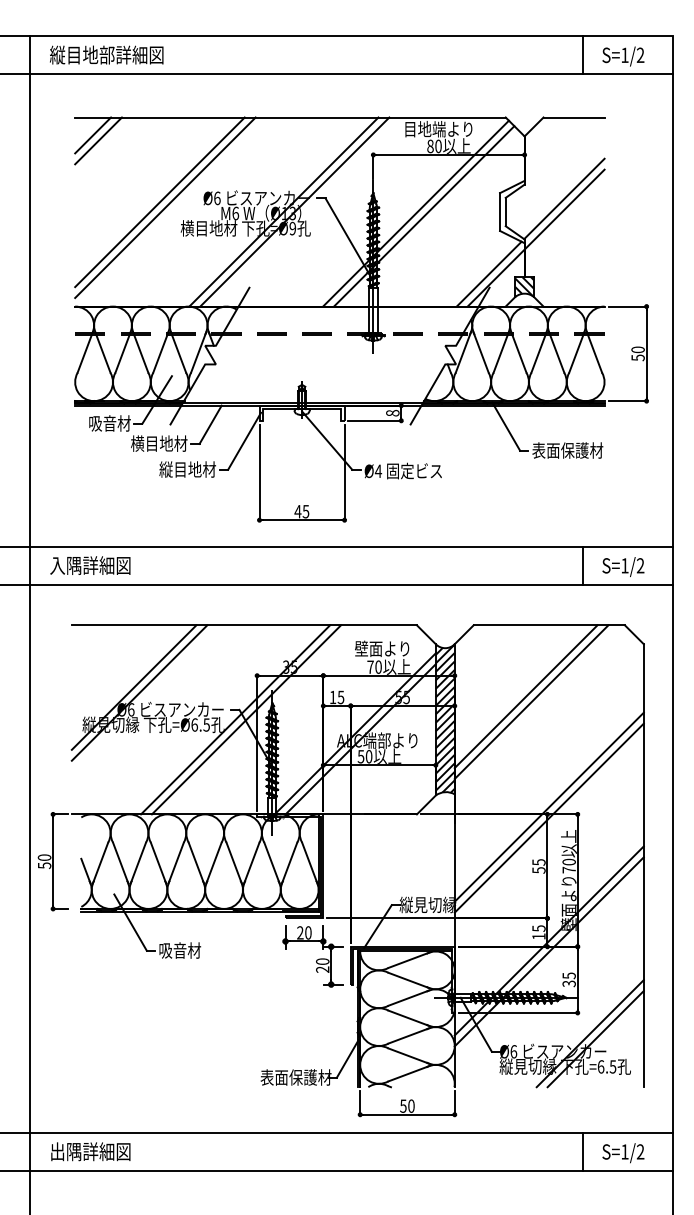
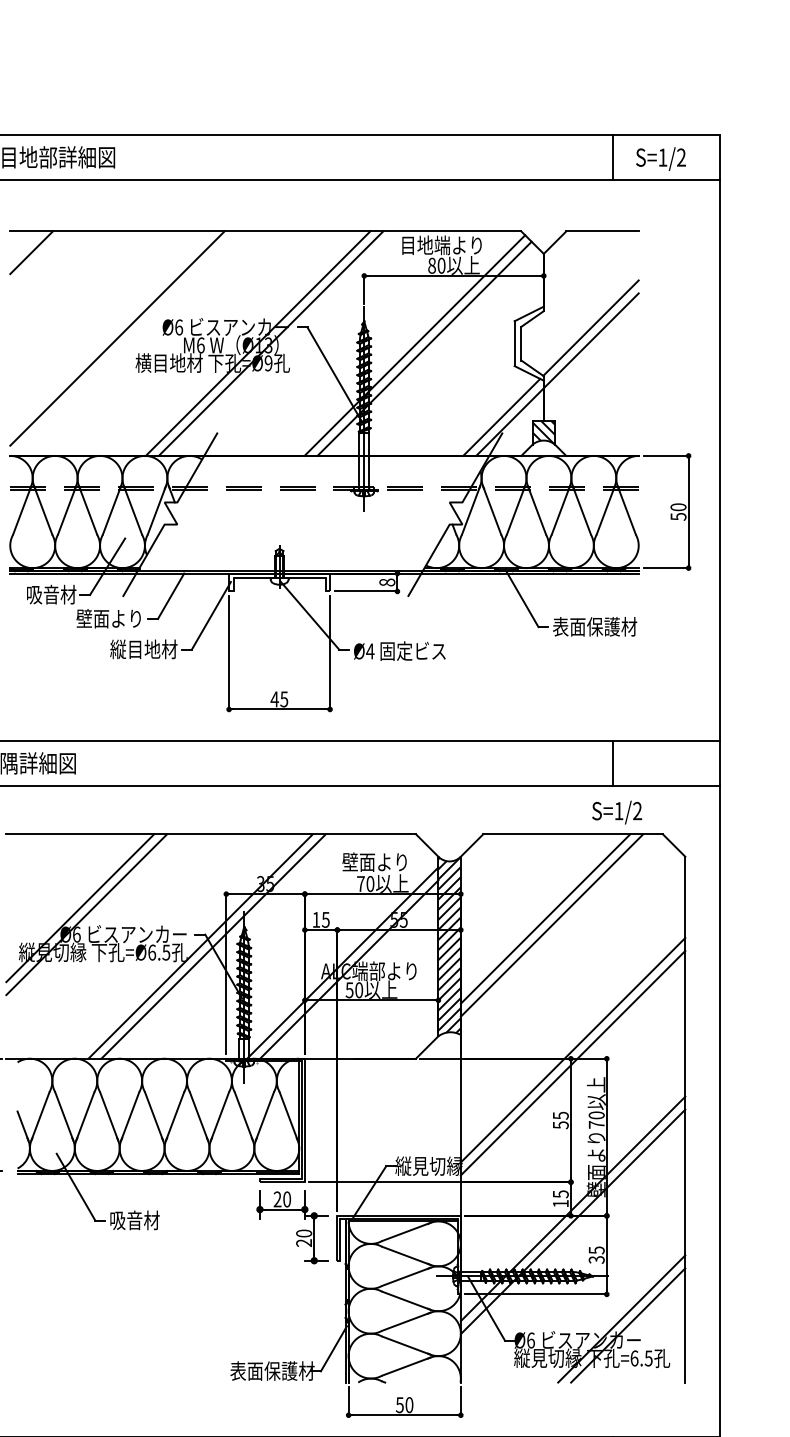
line: (98, 140) -> (37, 258), removed
line: (159, 202) -> (110, 332), removed
text: (159, 443) -> (110, 618), 横目地材 -> 壁面より
text: (623, 566) -> (617, 811), moved

